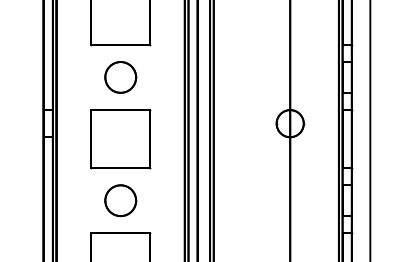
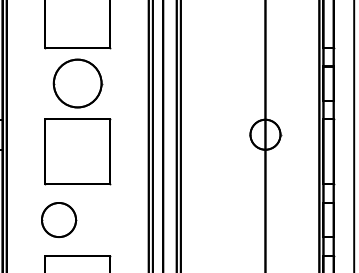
part: (120, 77) -> (77, 83), size x1.4
part: (120, 200) -> (58, 219), moved

